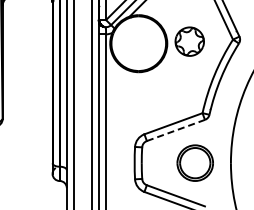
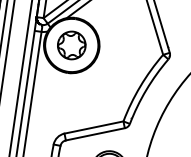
part: (189, 41) -> (71, 45), moved
line: (175, 130) -> (94, 134), dashed -> solid

